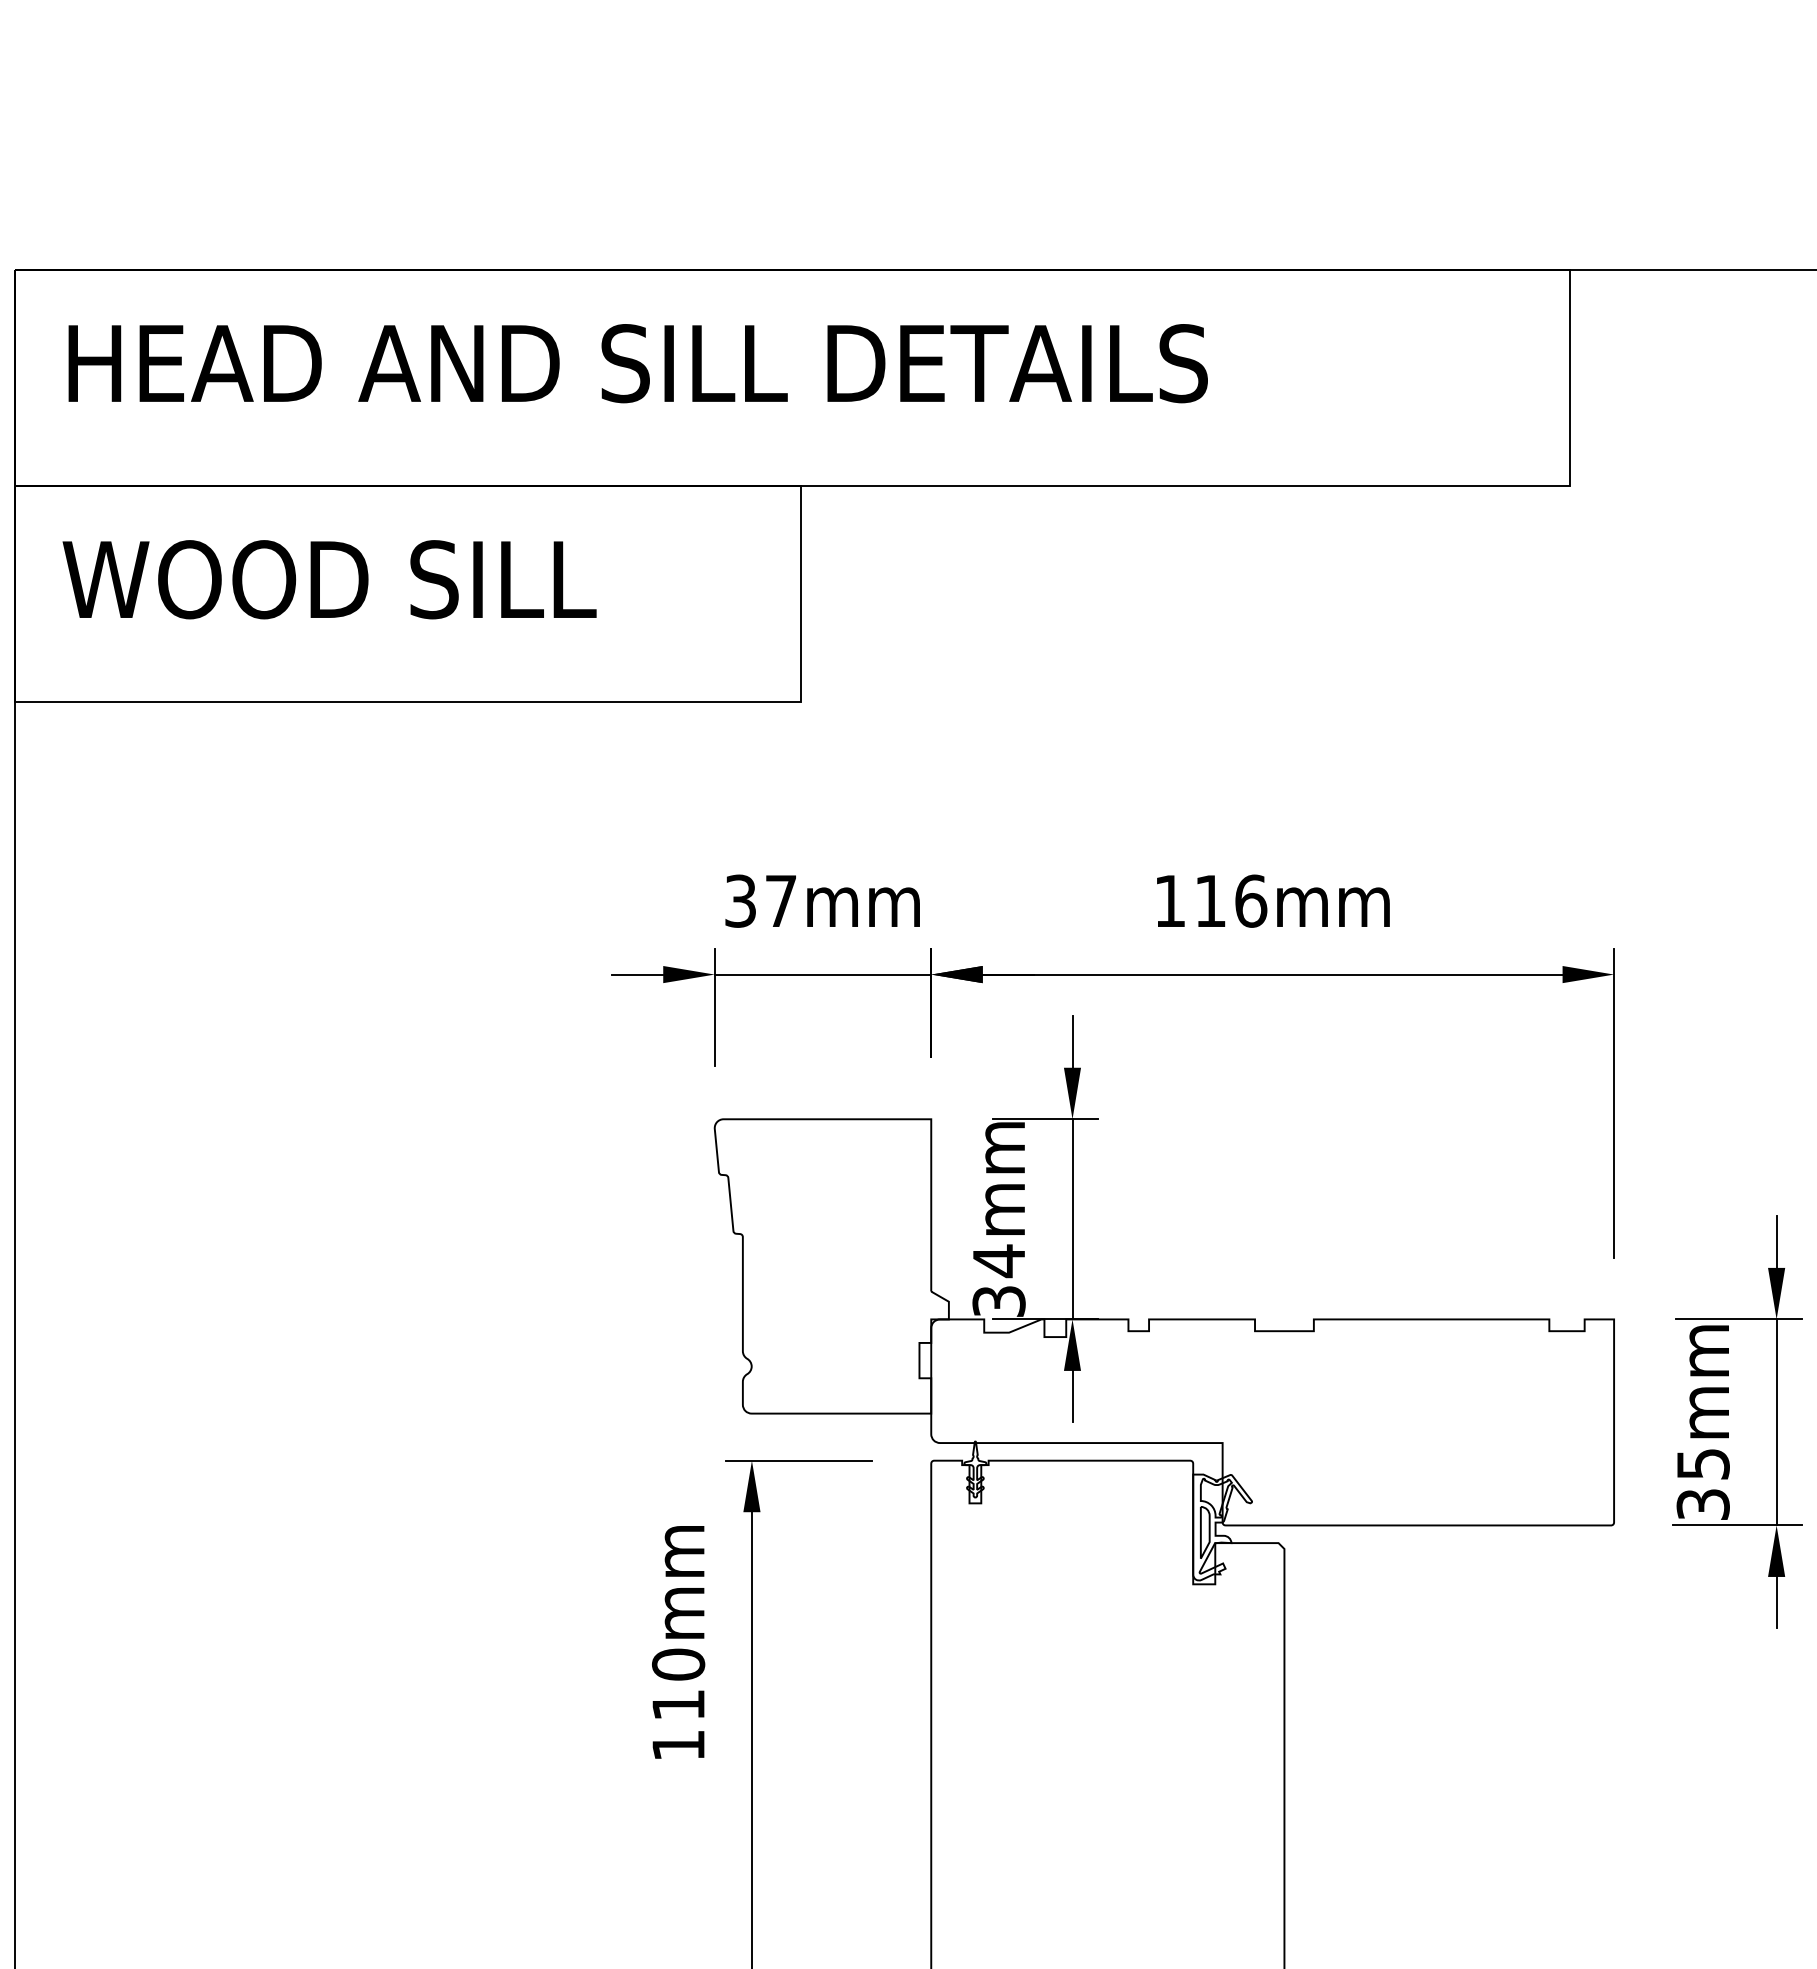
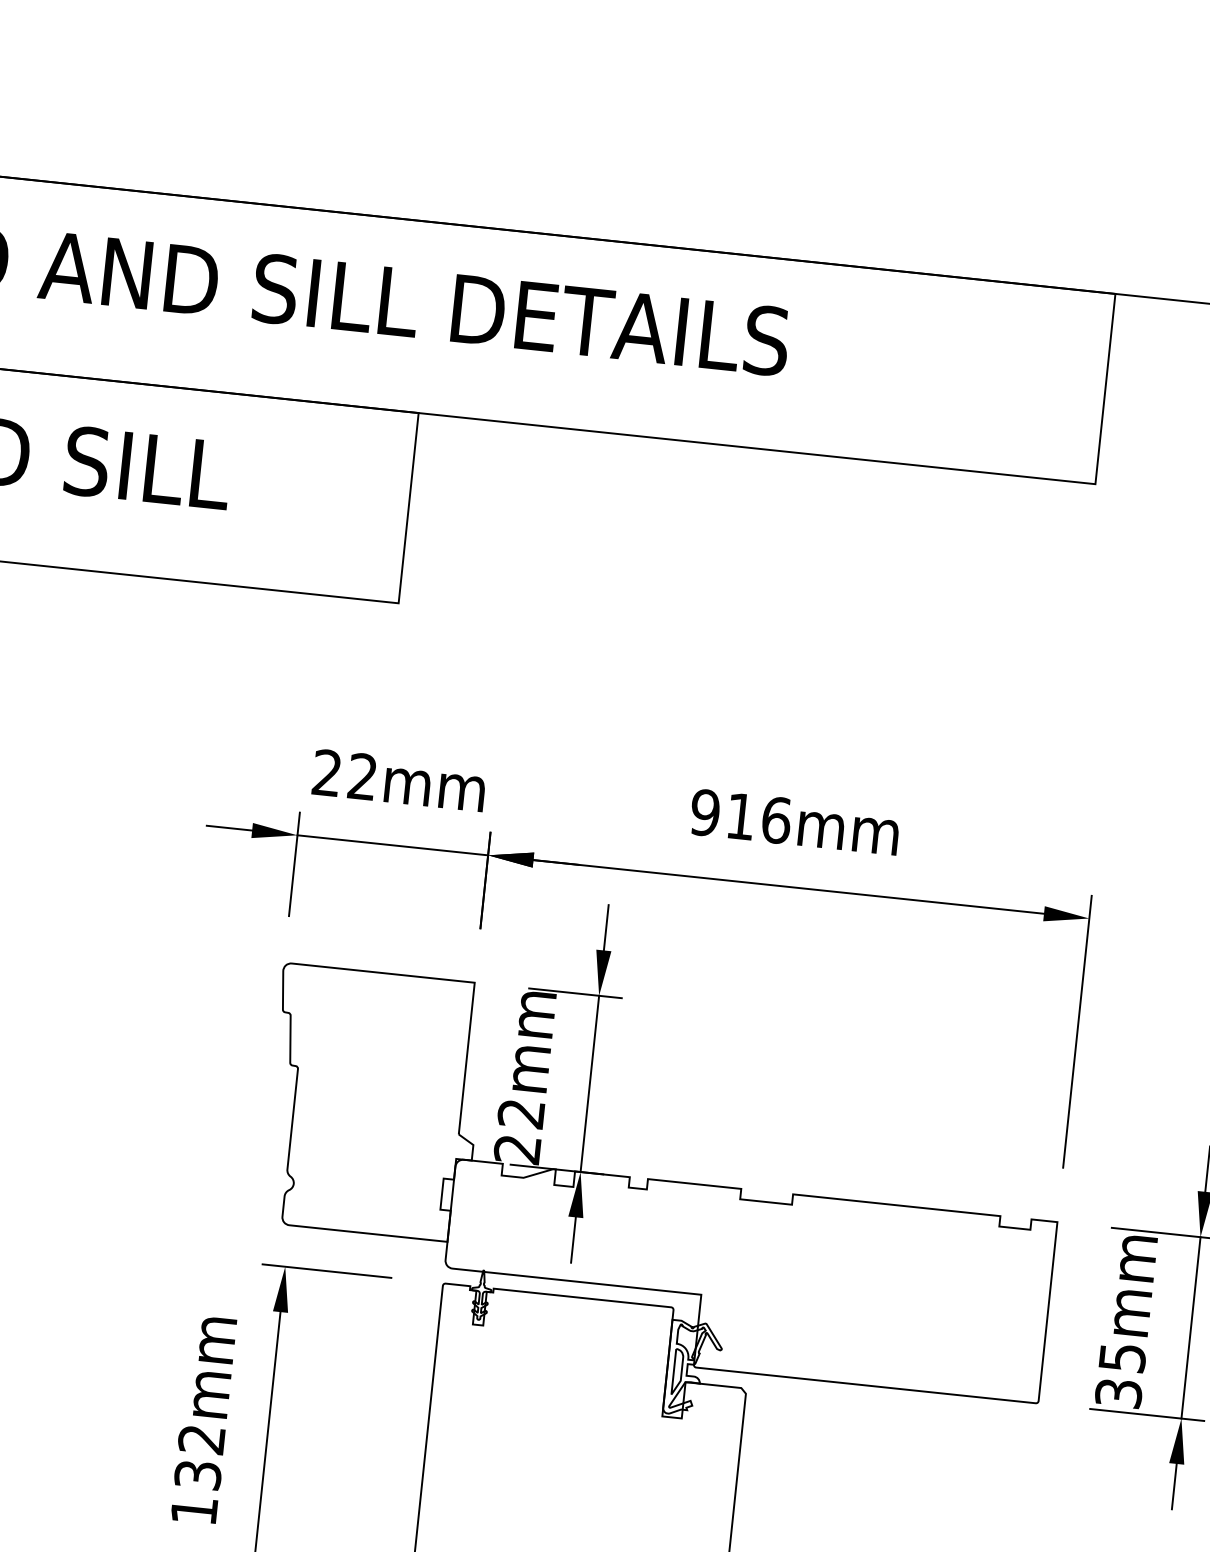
text: (760, 900) -> (344, 774), 37mm -> 22mm
text: (1169, 900) -> (704, 812), 116mm -> 916mm
text: (998, 1280) -> (519, 1130), 34mm -> 22mm
text: (678, 1684) -> (199, 1457), 110mm -> 132mm

